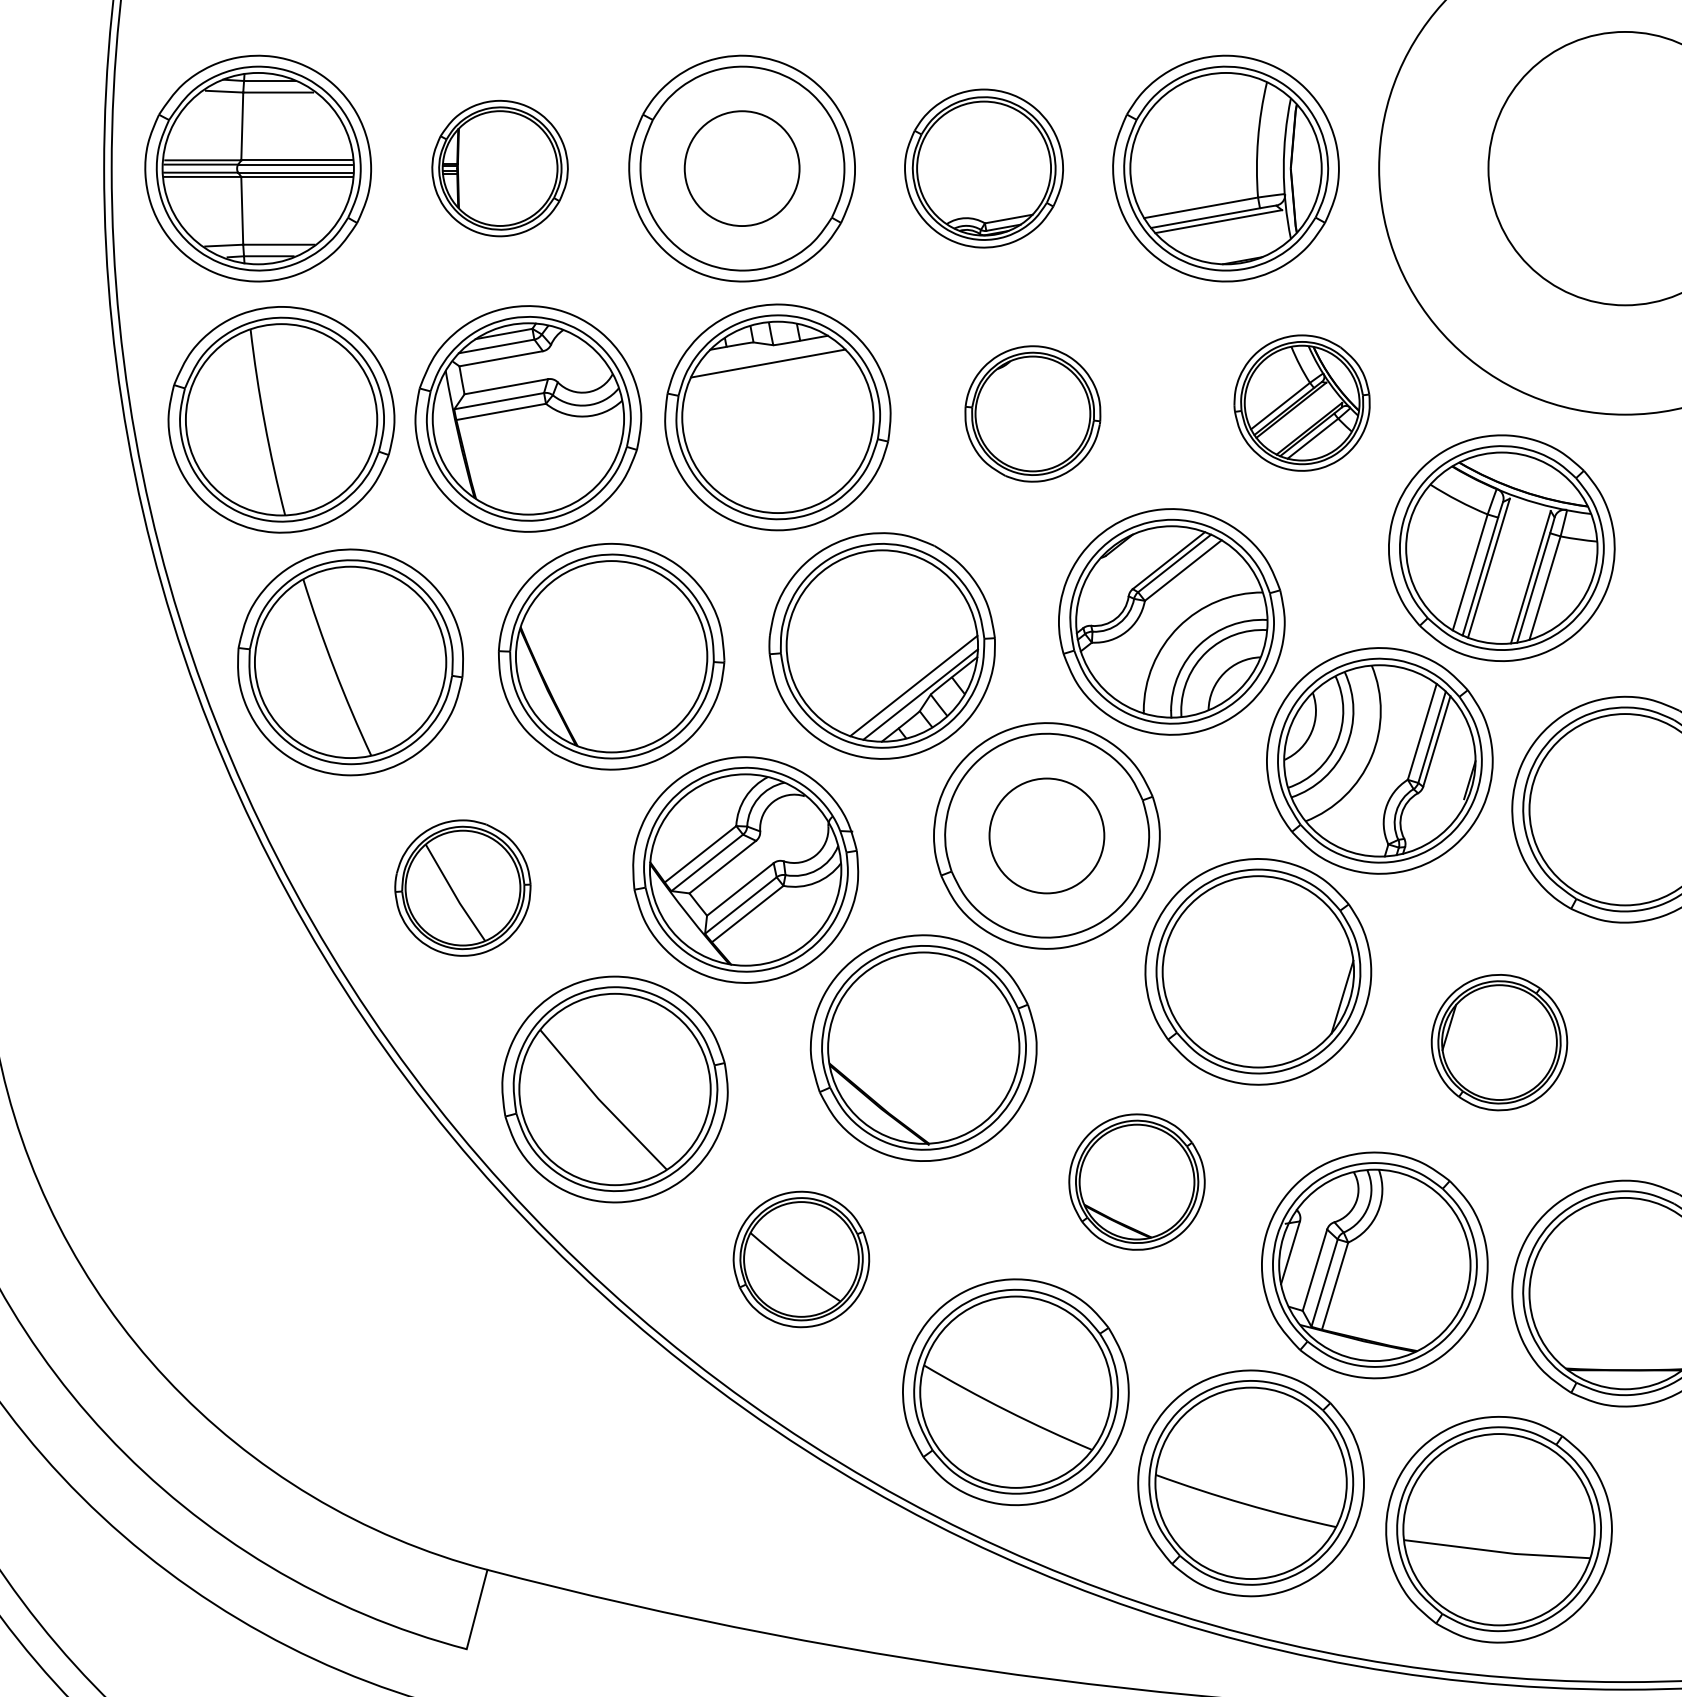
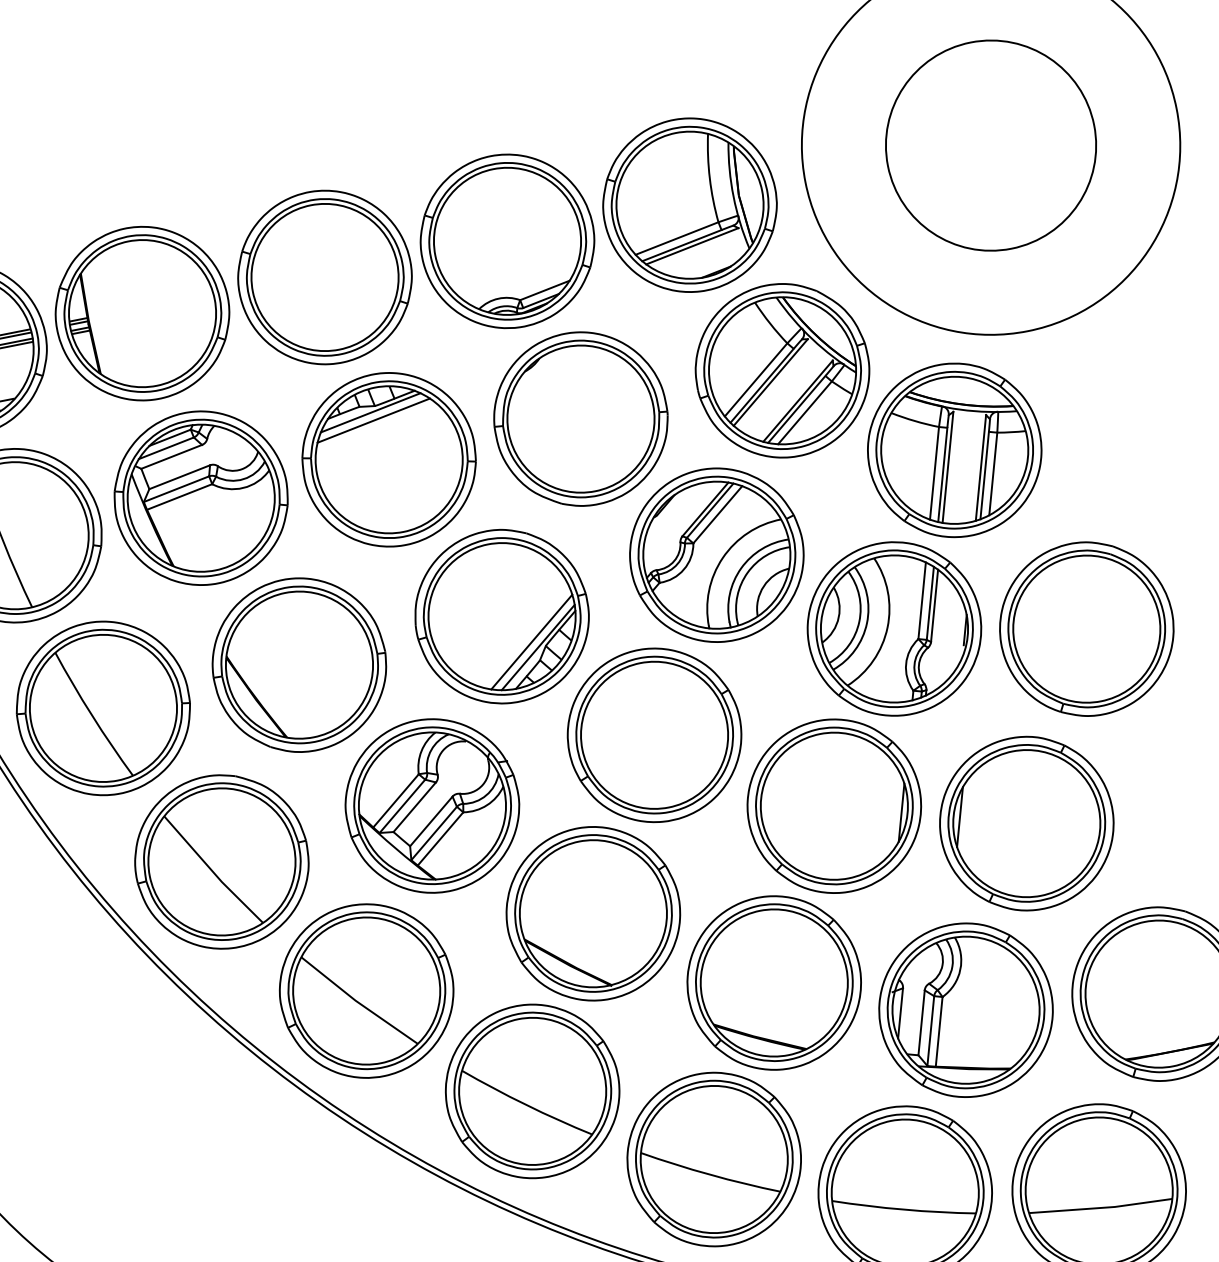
part: (499, 168) -> (142, 313), size x1.67
circle: (741, 168) -> (324, 277), size x1.67
part: (983, 168) -> (507, 241), size x1.43
line: (765, 352) -> (370, 412), added
part: (1301, 402) -> (781, 370), size x1.67
part: (1032, 413) -> (580, 418), size x1.67
circle: (1046, 835) -> (654, 735), size x1.67
part: (462, 887) -> (221, 861), size x1.67
part: (1499, 1042) -> (1026, 823), size x1.67
part: (1136, 1181) -> (773, 982), size x1.67
part: (801, 1259) -> (532, 1091), size x1.67

